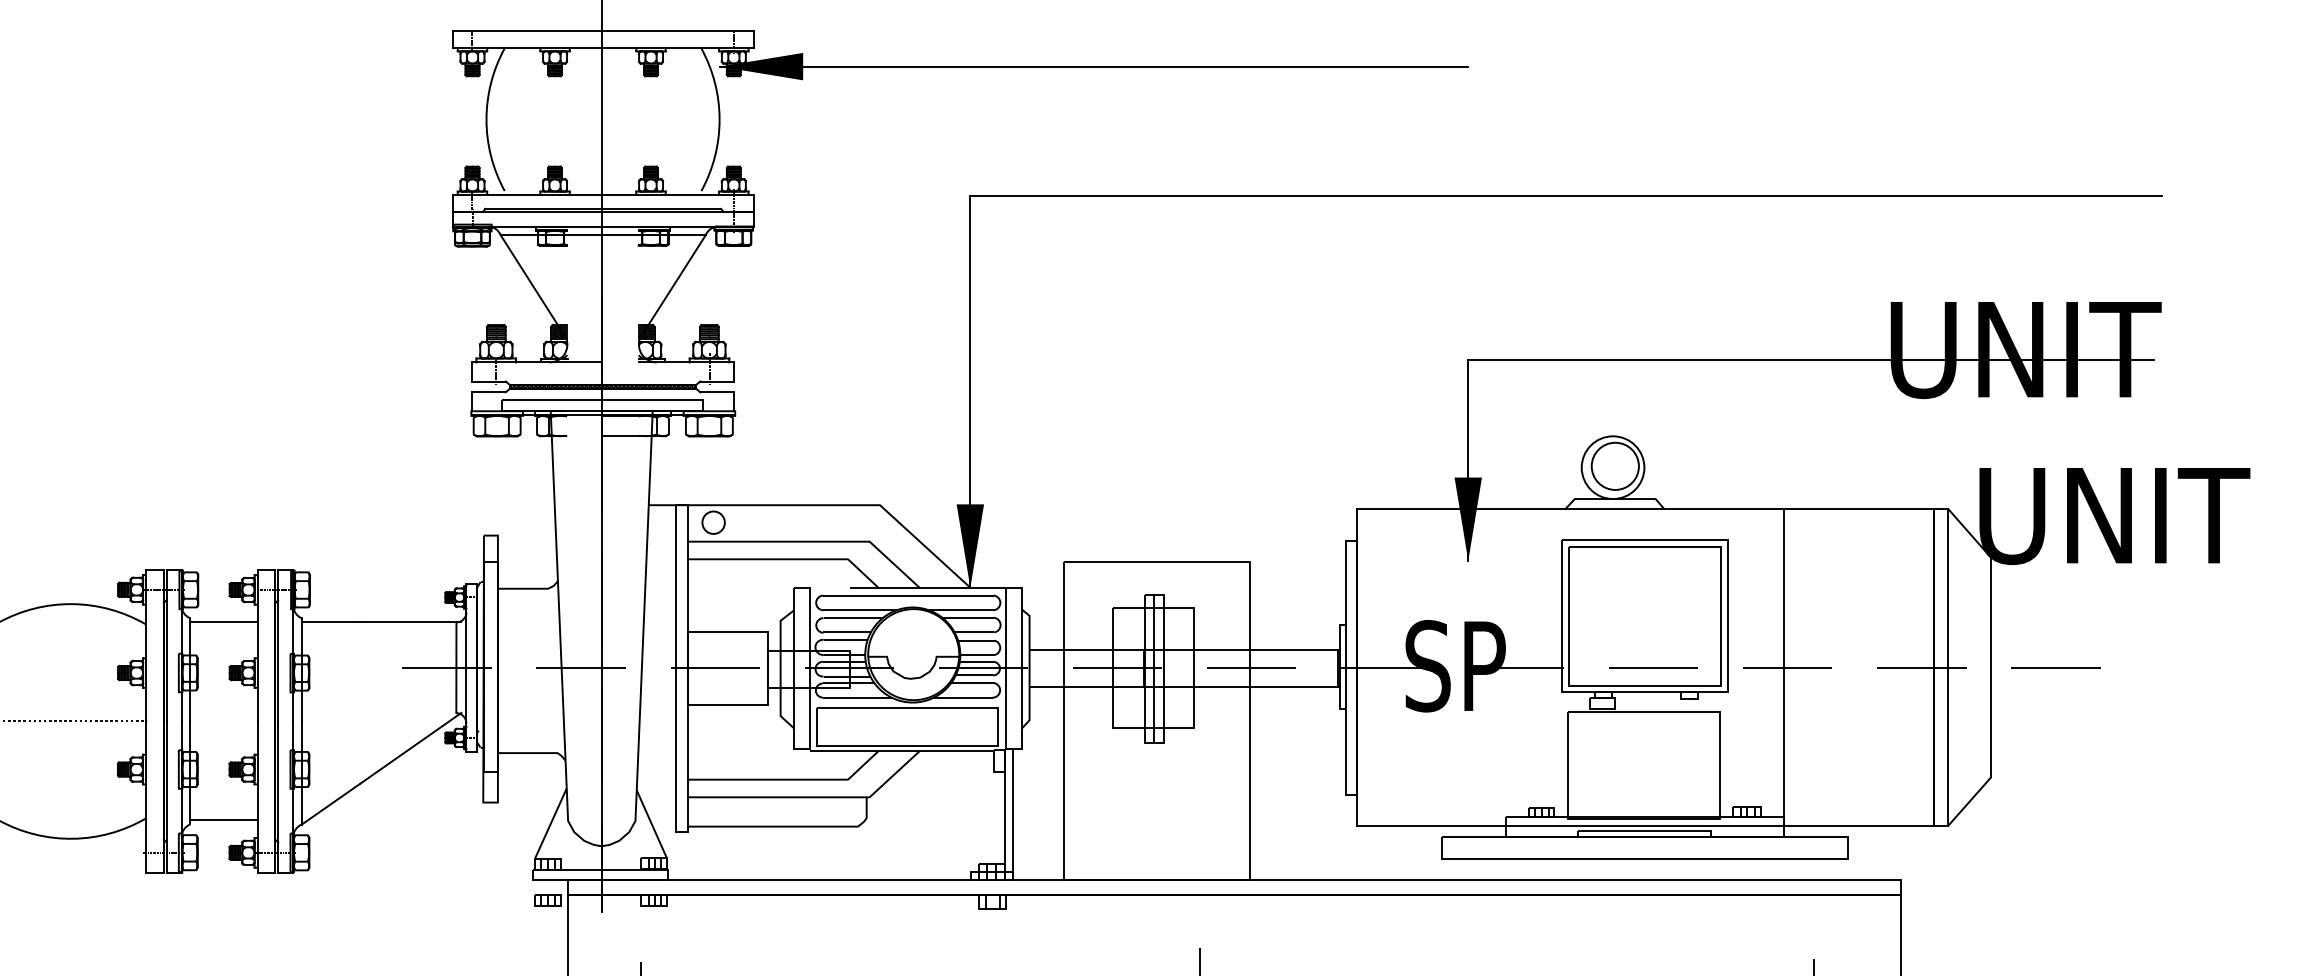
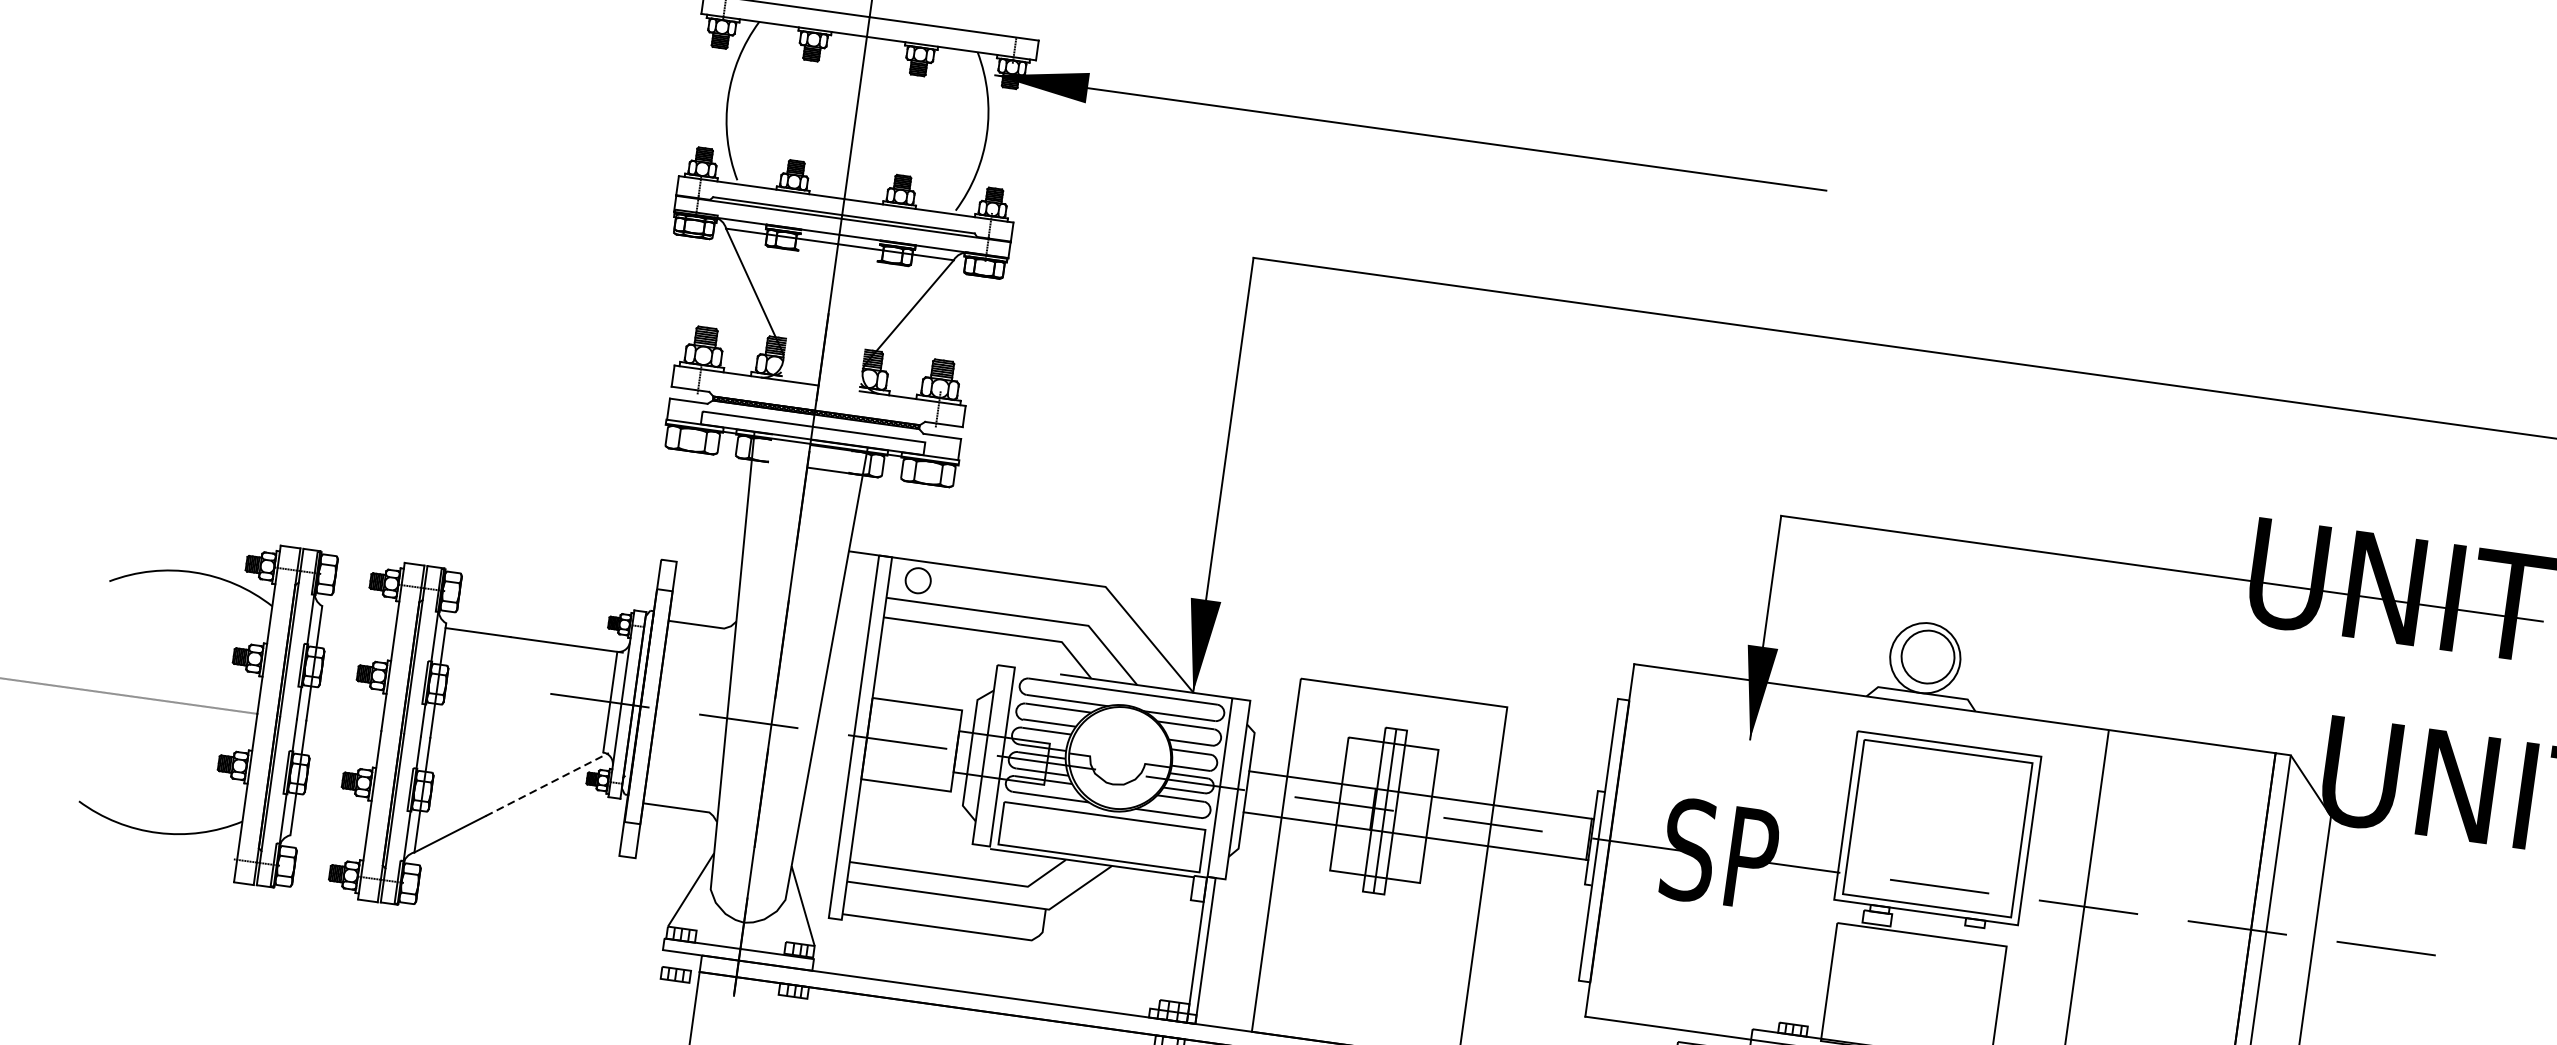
line: (223, 622) -> (358, 616), removed
line: (410, 748) -> (546, 784), solid -> dashed
line: (223, 820) -> (328, 835), removed

